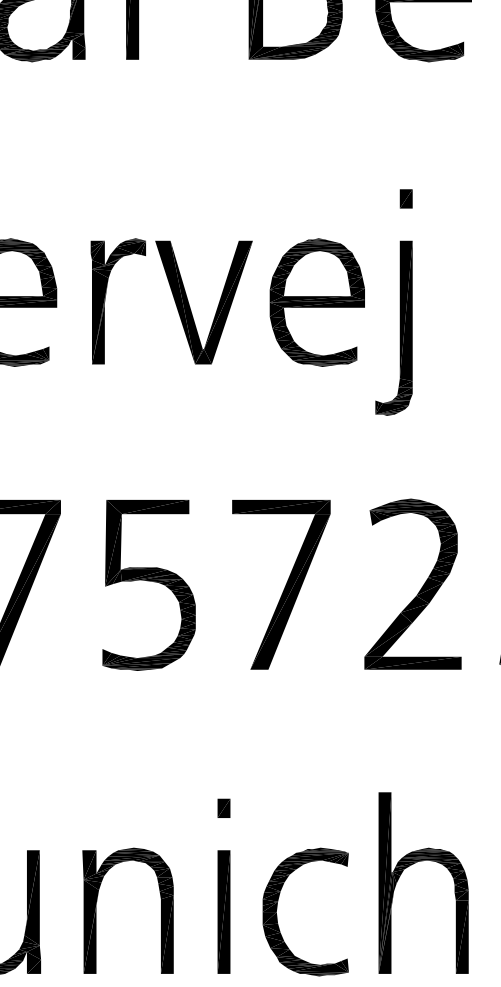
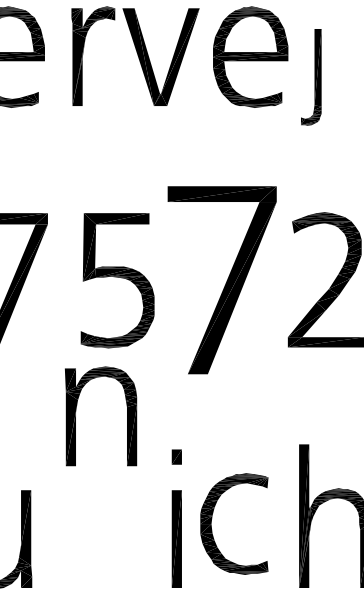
part: (393, 327) -> (310, 76), size x0.7
part: (281, 584) -> (222, 280), size x1.4
part: (277, 909) -> (212, 522), moved
part: (96, 910) -> (76, 416), moved

